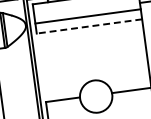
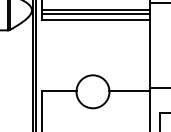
line: (88, 20) -> (95, 14), added
line: (89, 26) -> (95, 20), dashed -> solid

